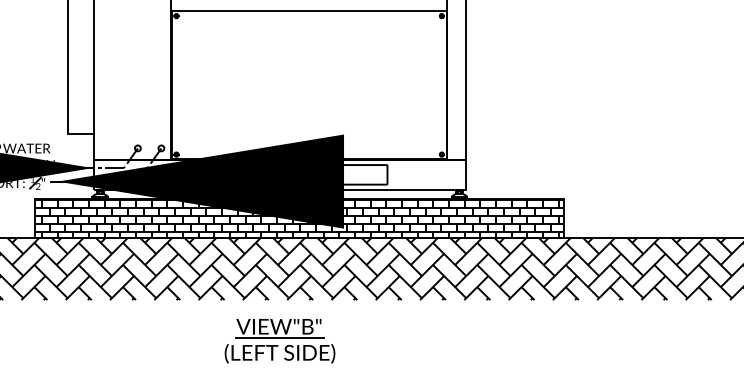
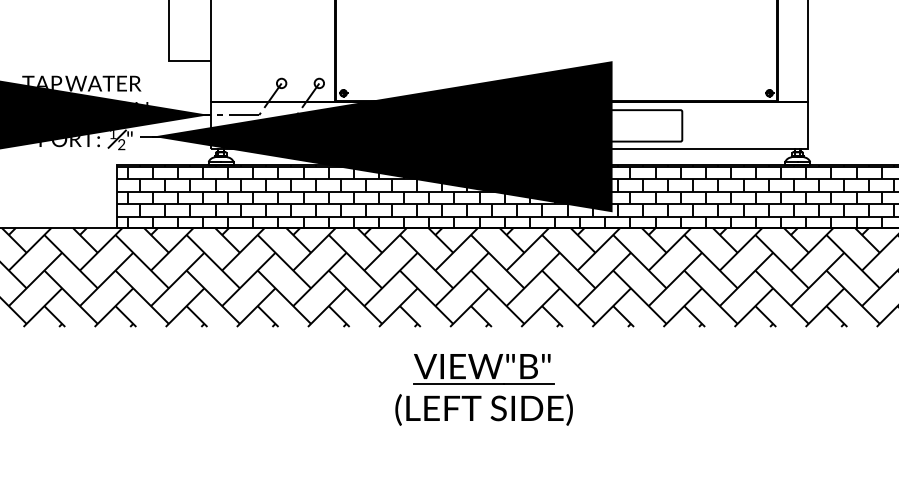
part: (279, 341) -> (483, 390), moved

